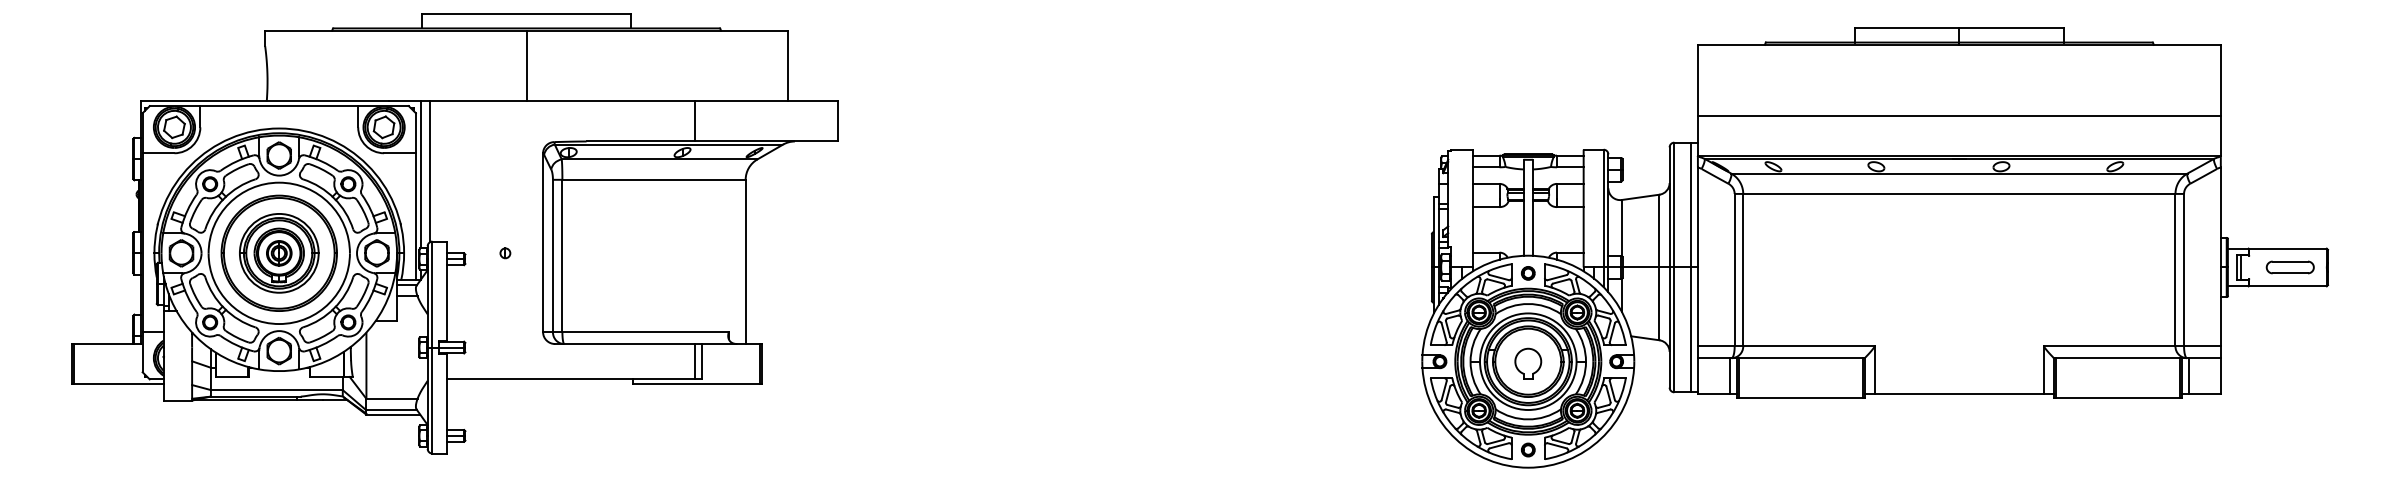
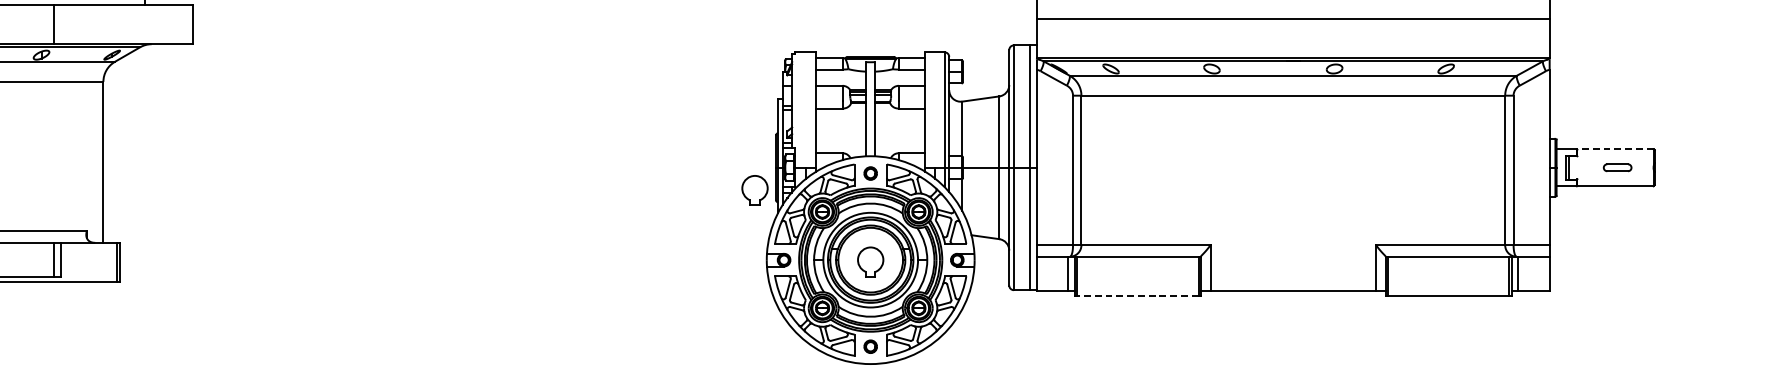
line: (2287, 248) -> (1615, 149), solid -> dashed
part: (2289, 267) -> (1616, 167), size x0.6
part: (1410, 290) -> (755, 190), added
line: (1800, 398) -> (1137, 296), solid -> dashed

